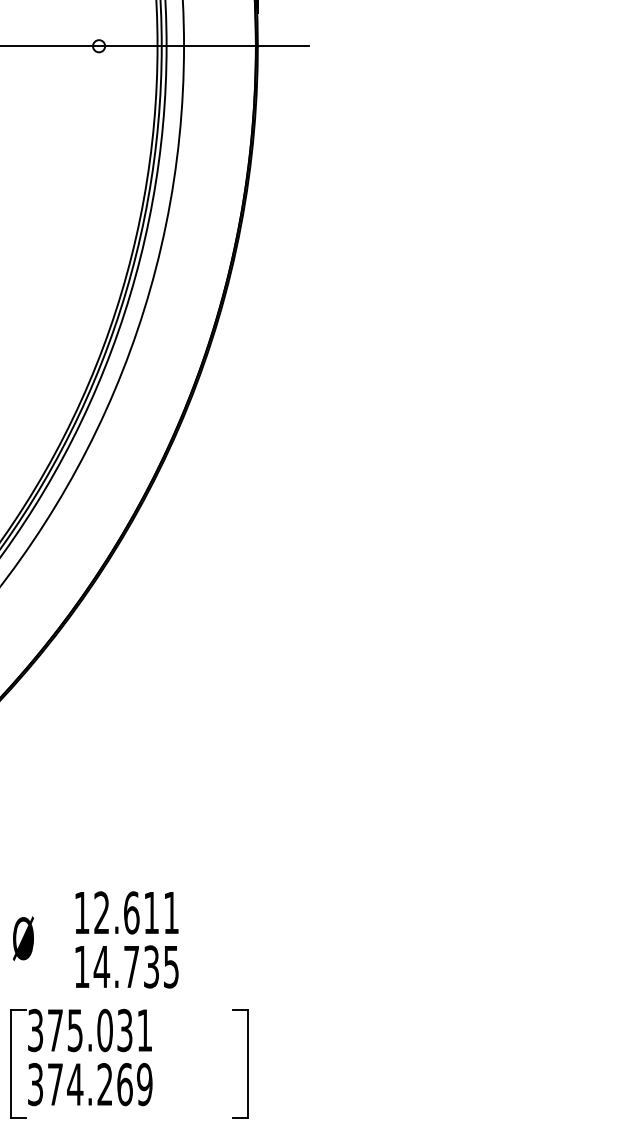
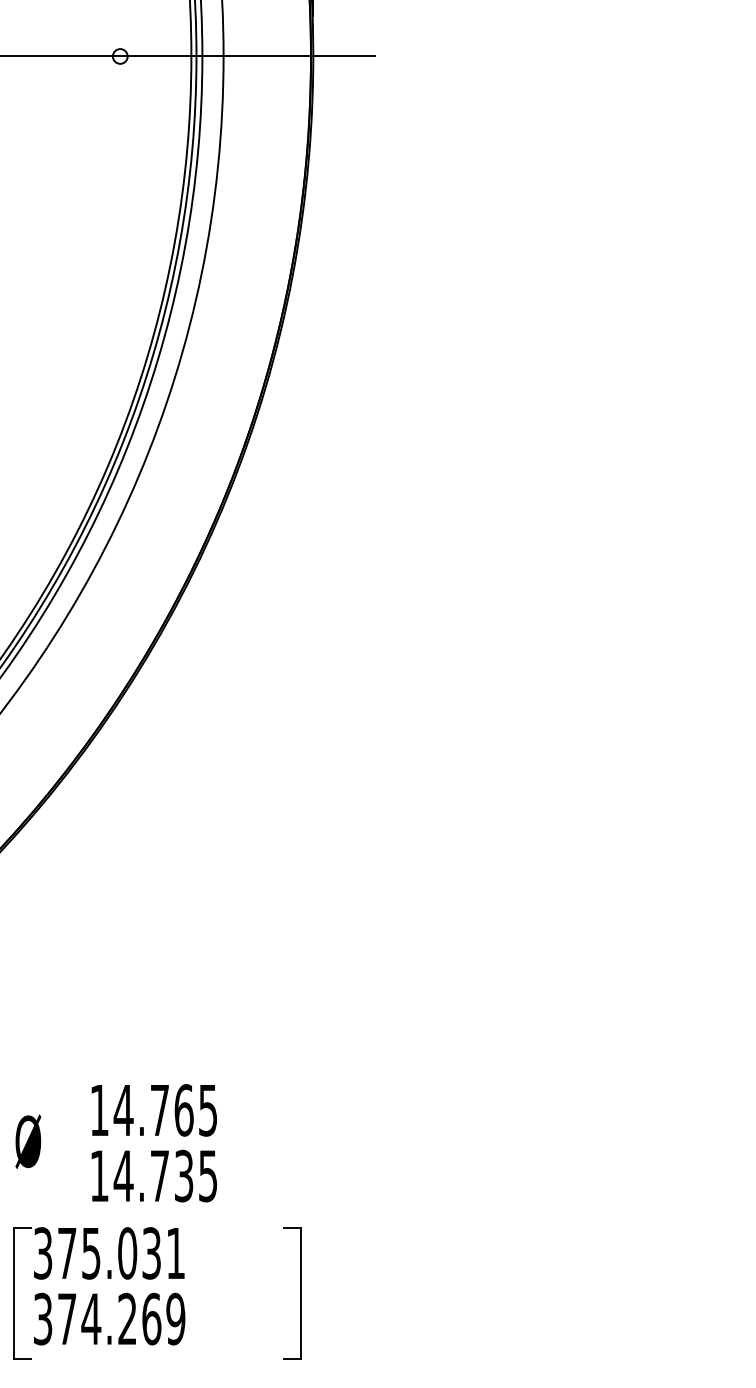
text: (135, 912) -> (164, 1109), 12.611 -> 14.765

